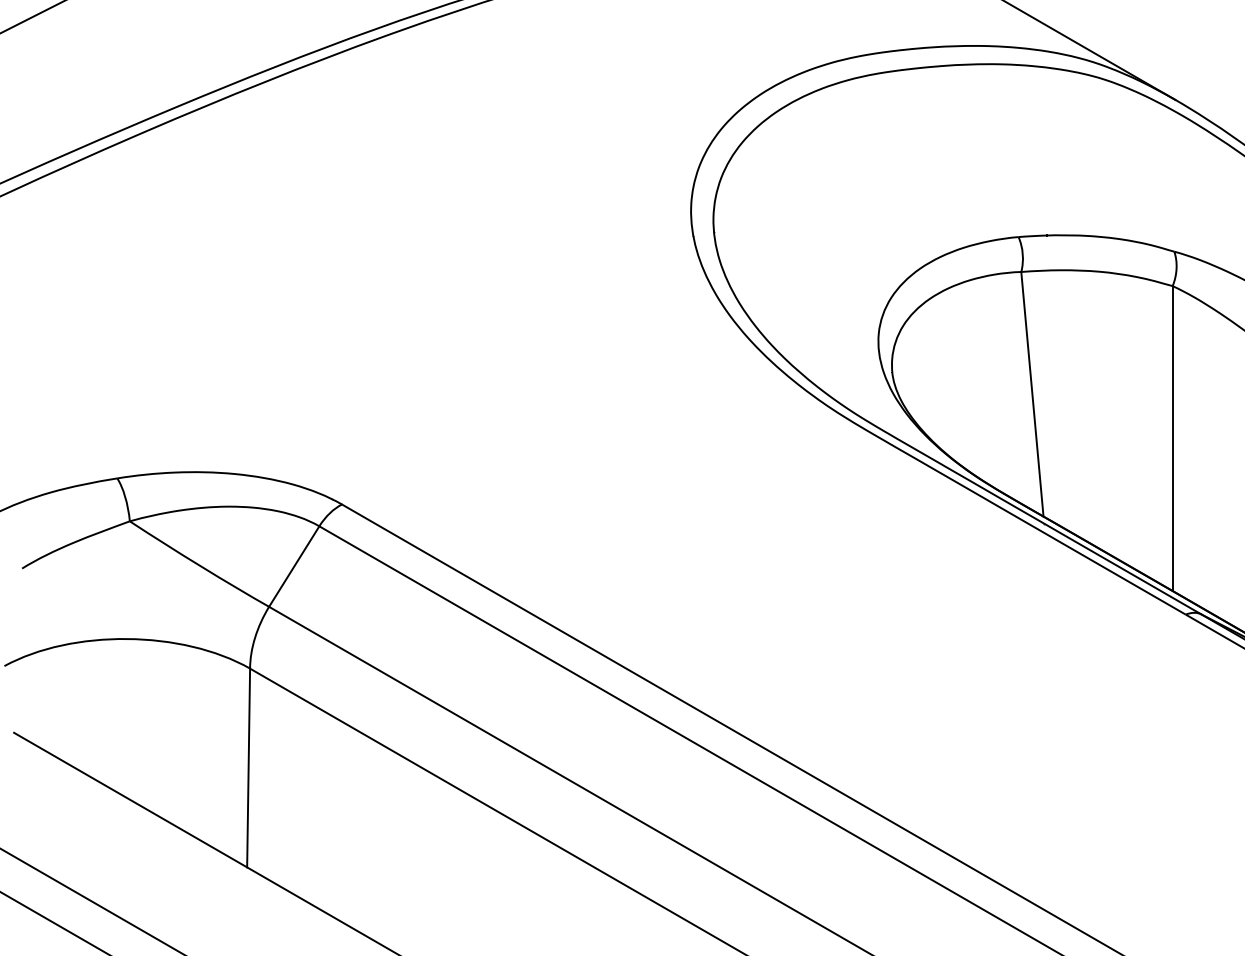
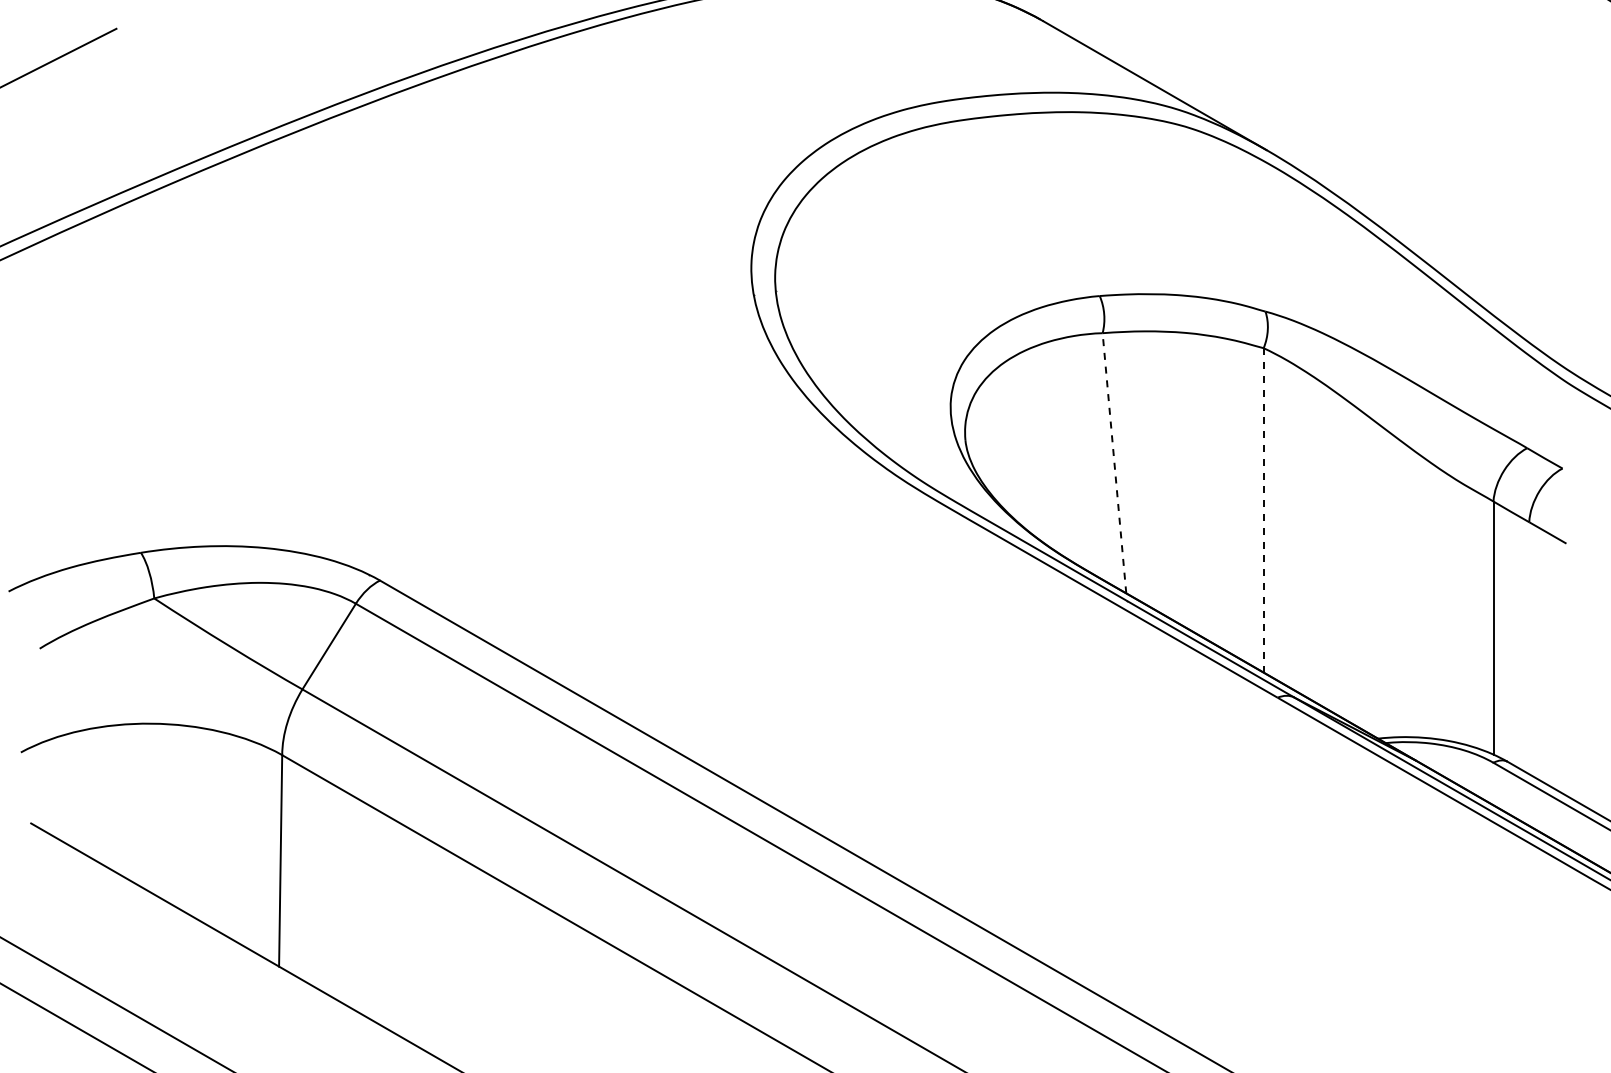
line: (1032, 394) -> (1114, 463), solid -> dashed
line: (1172, 437) -> (1263, 509), solid -> dashed

